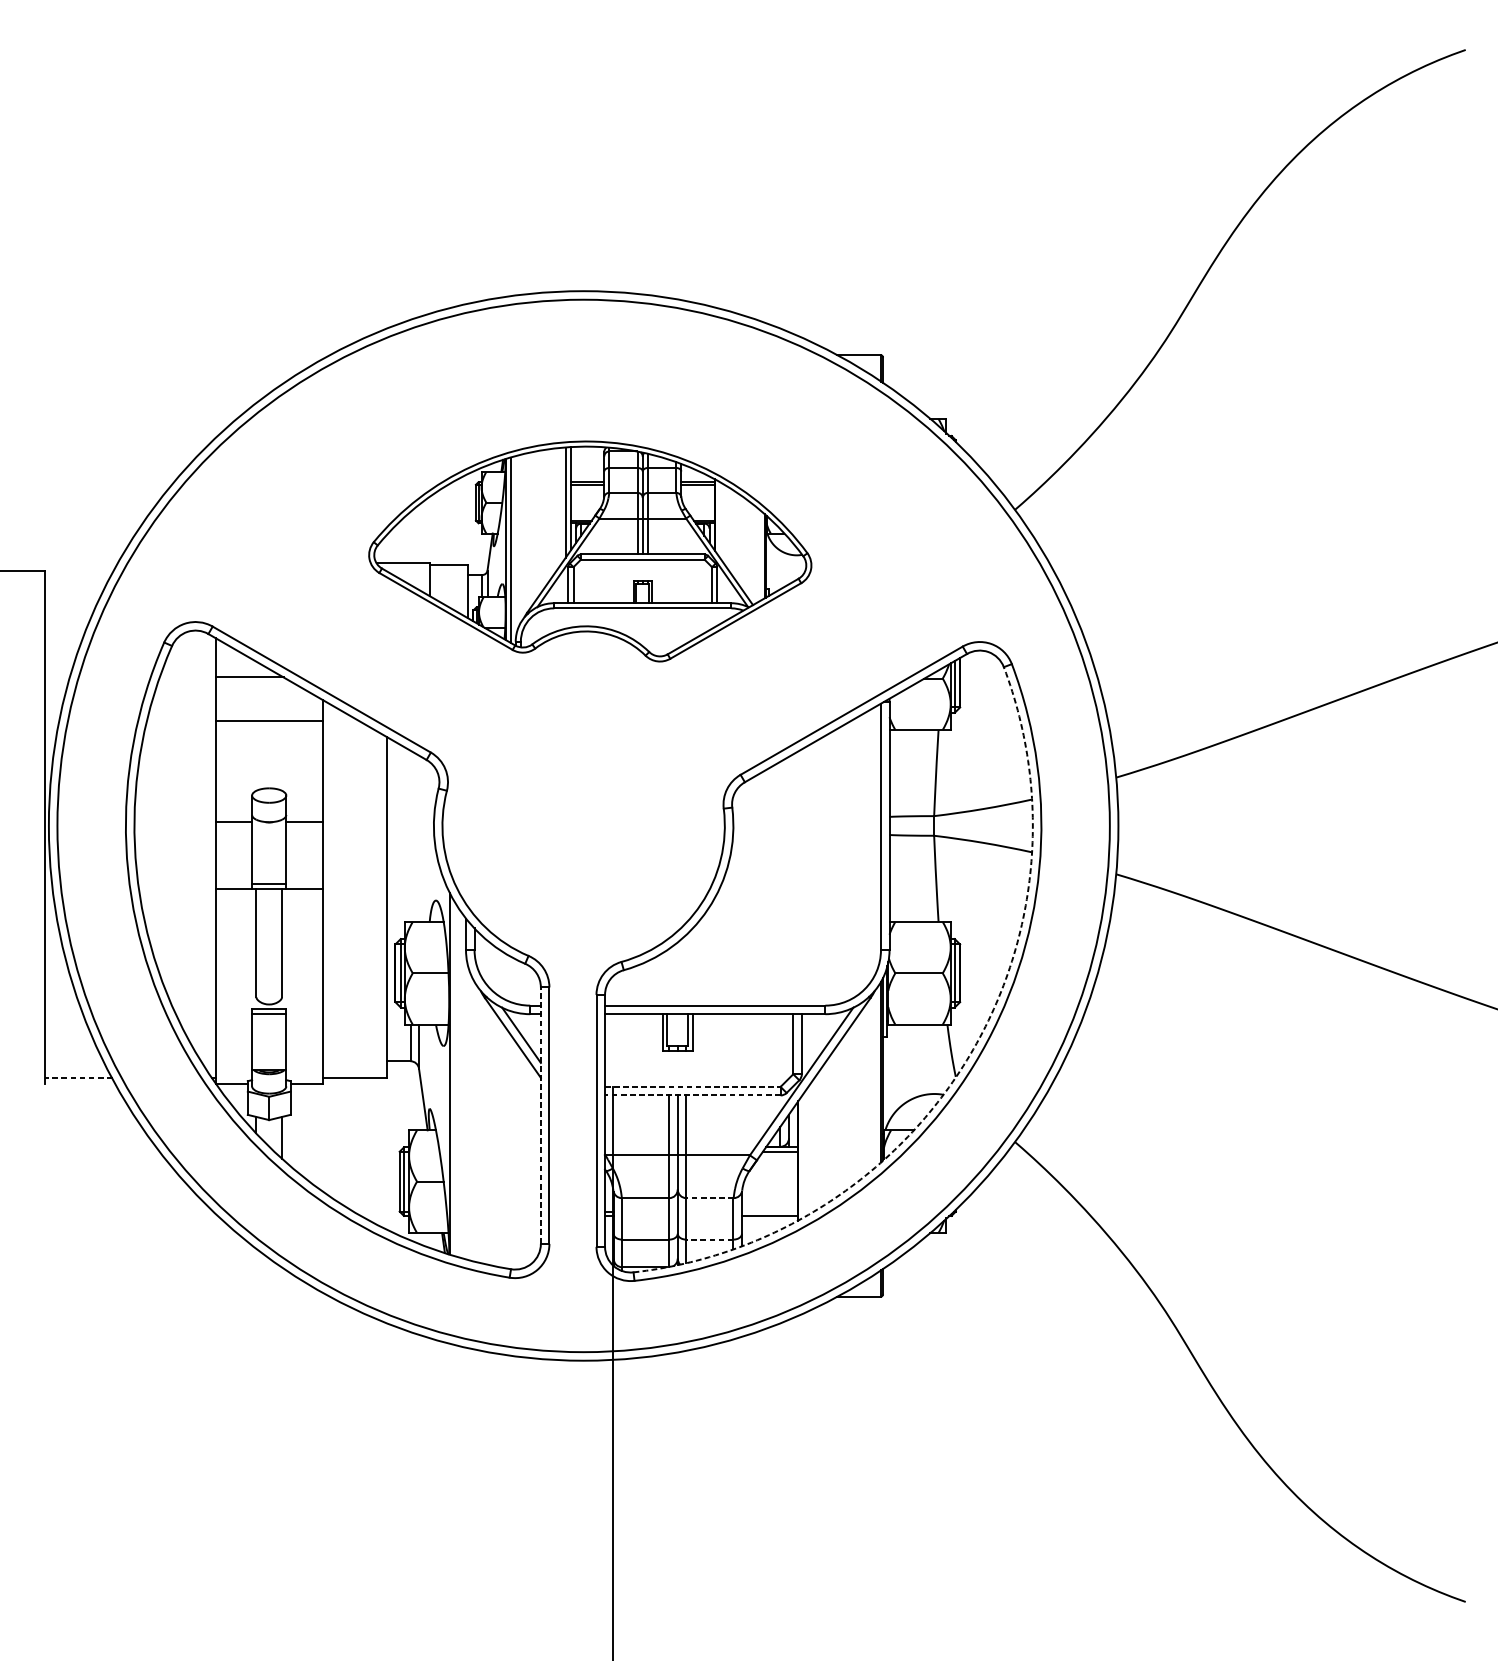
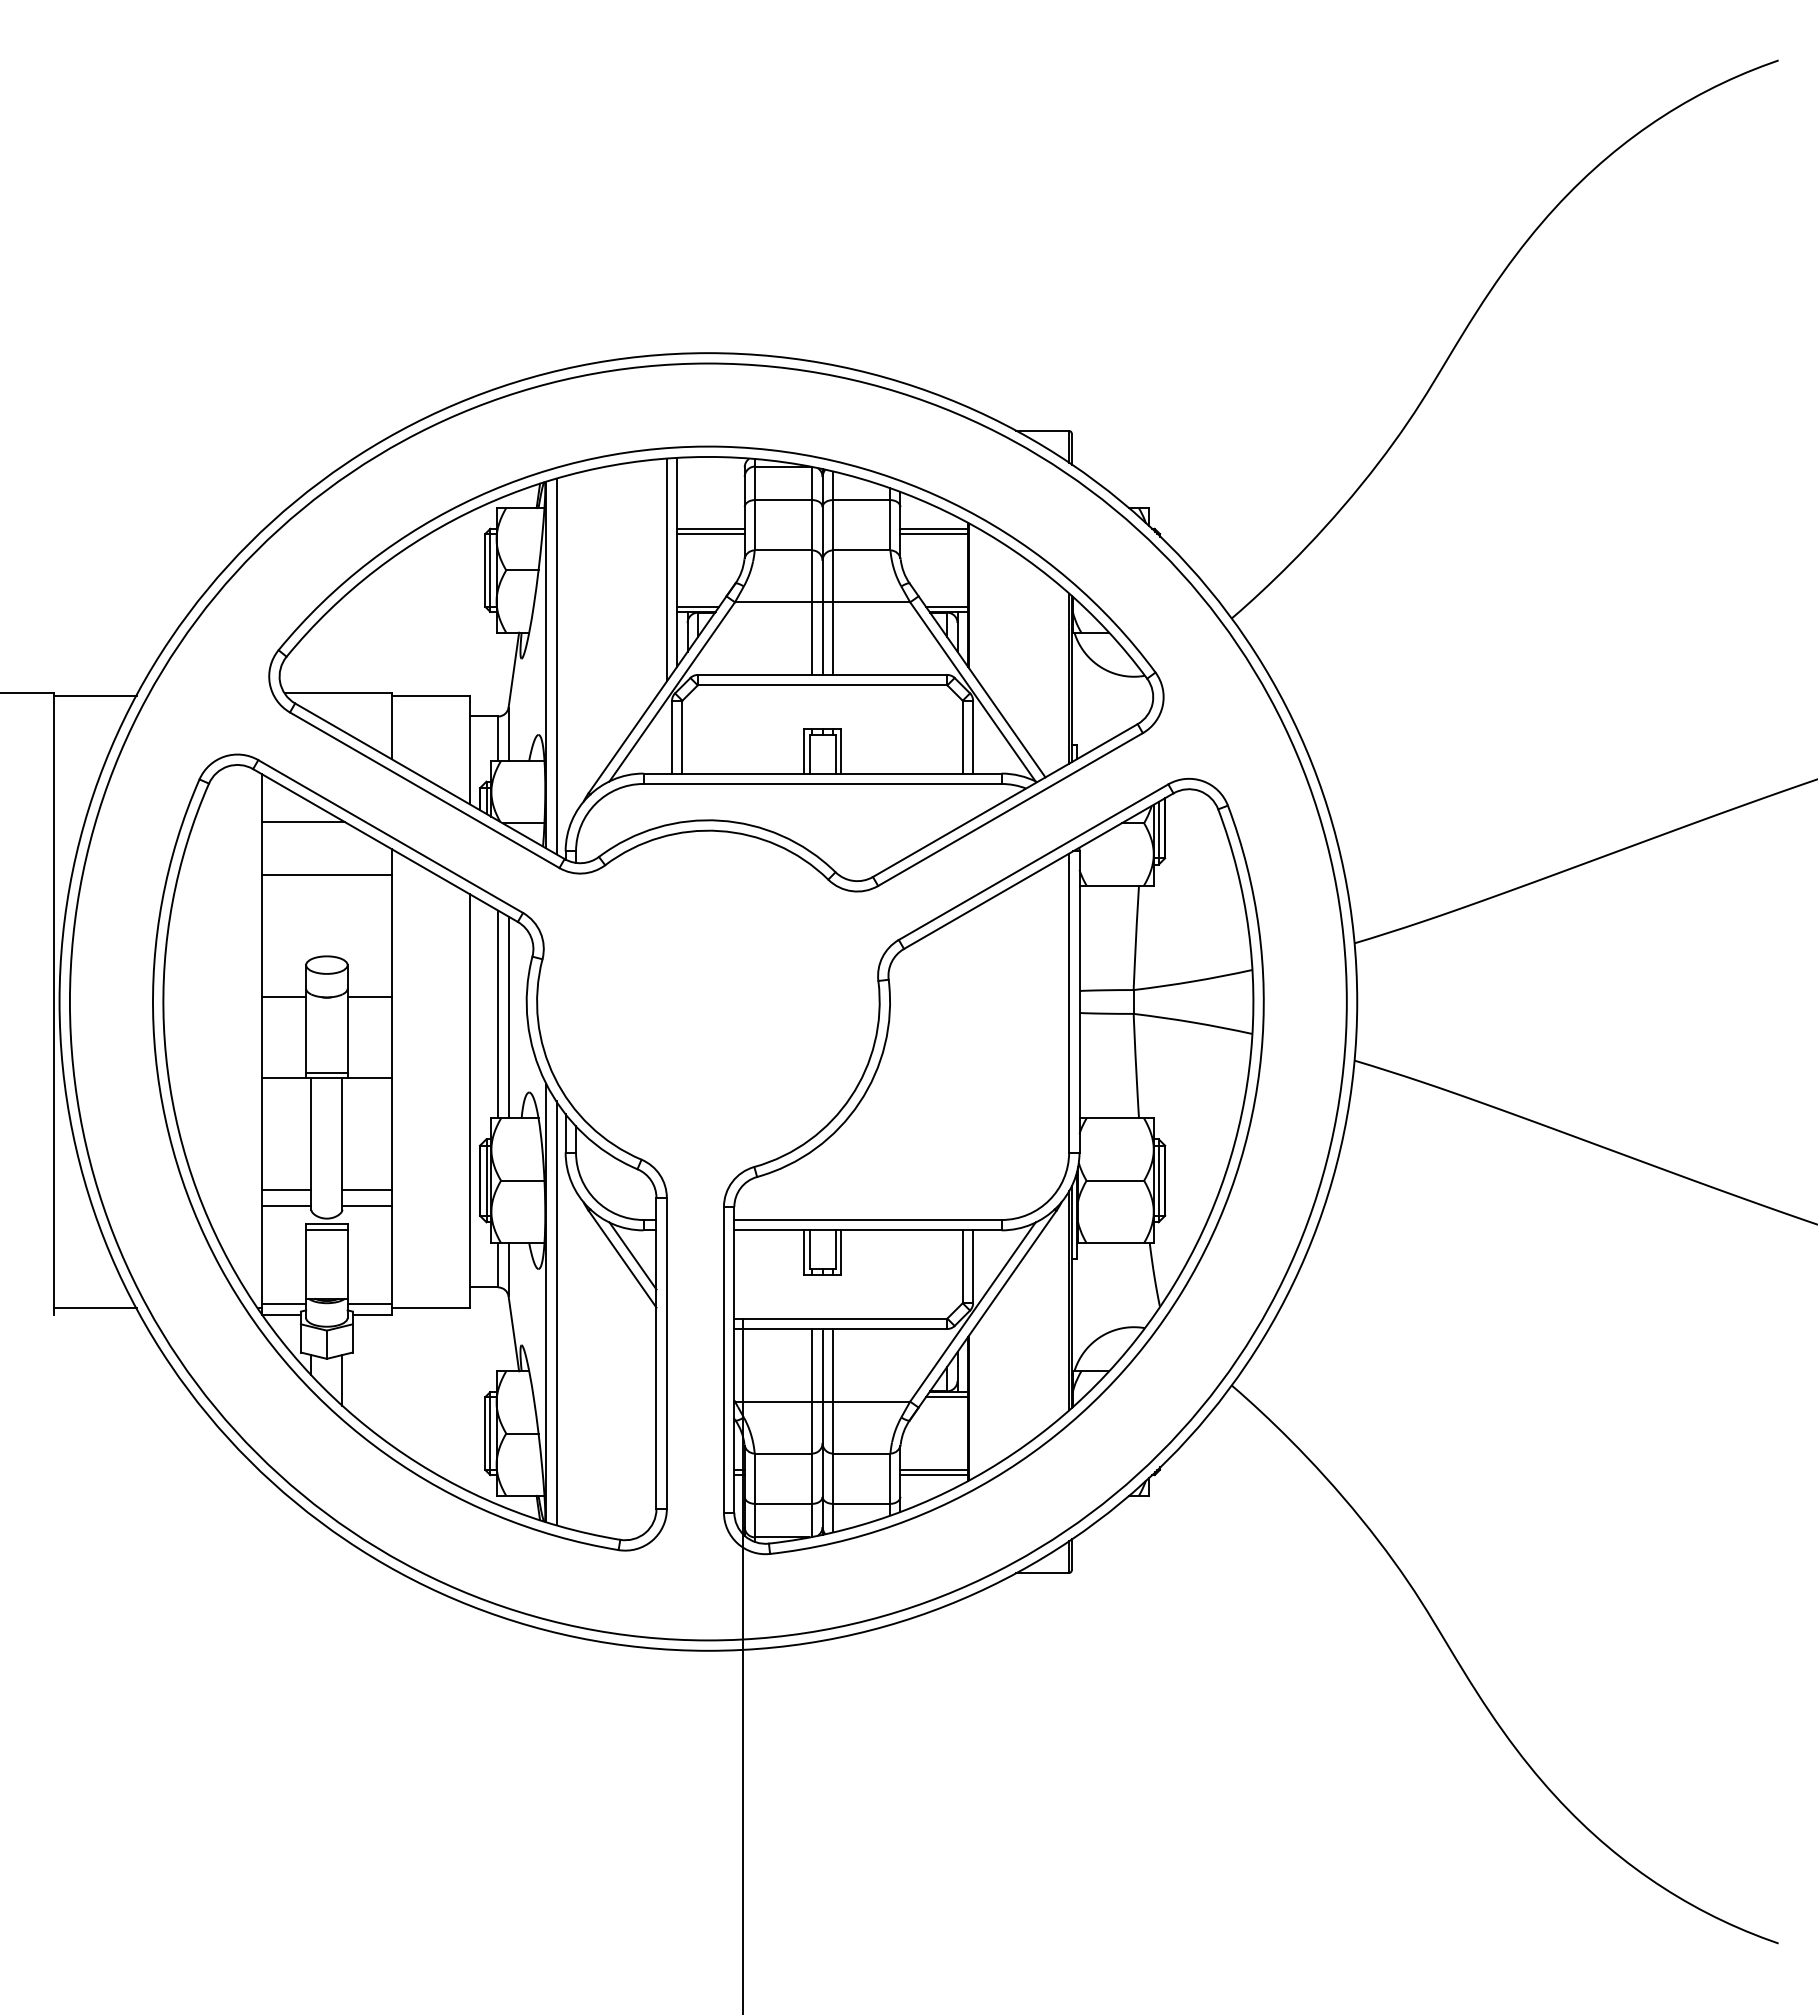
part: (590, 551) -> (716, 668), size x1.67
line: (78, 573) -> (95, 695), added
line: (410, 836) -> (498, 1014), added
line: (418, 838) -> (508, 1017), added
line: (235, 981) -> (286, 1190), added
line: (301, 981) -> (366, 1190), added
line: (235, 994) -> (286, 1206), added
line: (301, 994) -> (366, 1206), added
arc: (967, 1060) -> (1173, 1286), dashed -> solid
line: (234, 1074) -> (284, 1303), added
line: (304, 1074) -> (369, 1303), added
line: (78, 1078) -> (95, 1308), dashed -> solid
line: (458, 1081) -> (556, 1312), added
line: (692, 1086) -> (840, 1318), dashed -> solid
line: (692, 1095) -> (840, 1329), dashed -> solid
line: (540, 1115) -> (656, 1353), dashed -> solid
line: (709, 1198) -> (861, 1453), dashed -> solid
line: (769, 1211) -> (933, 1469), added
line: (709, 1239) -> (861, 1503), dashed -> solid

